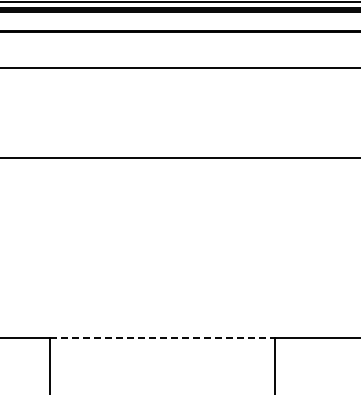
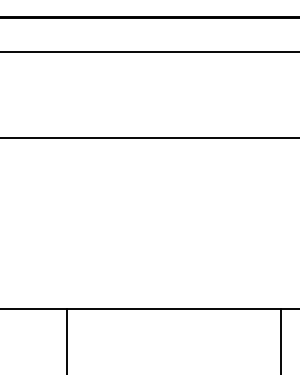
line: (163, 337) -> (174, 308), dashed -> solid

